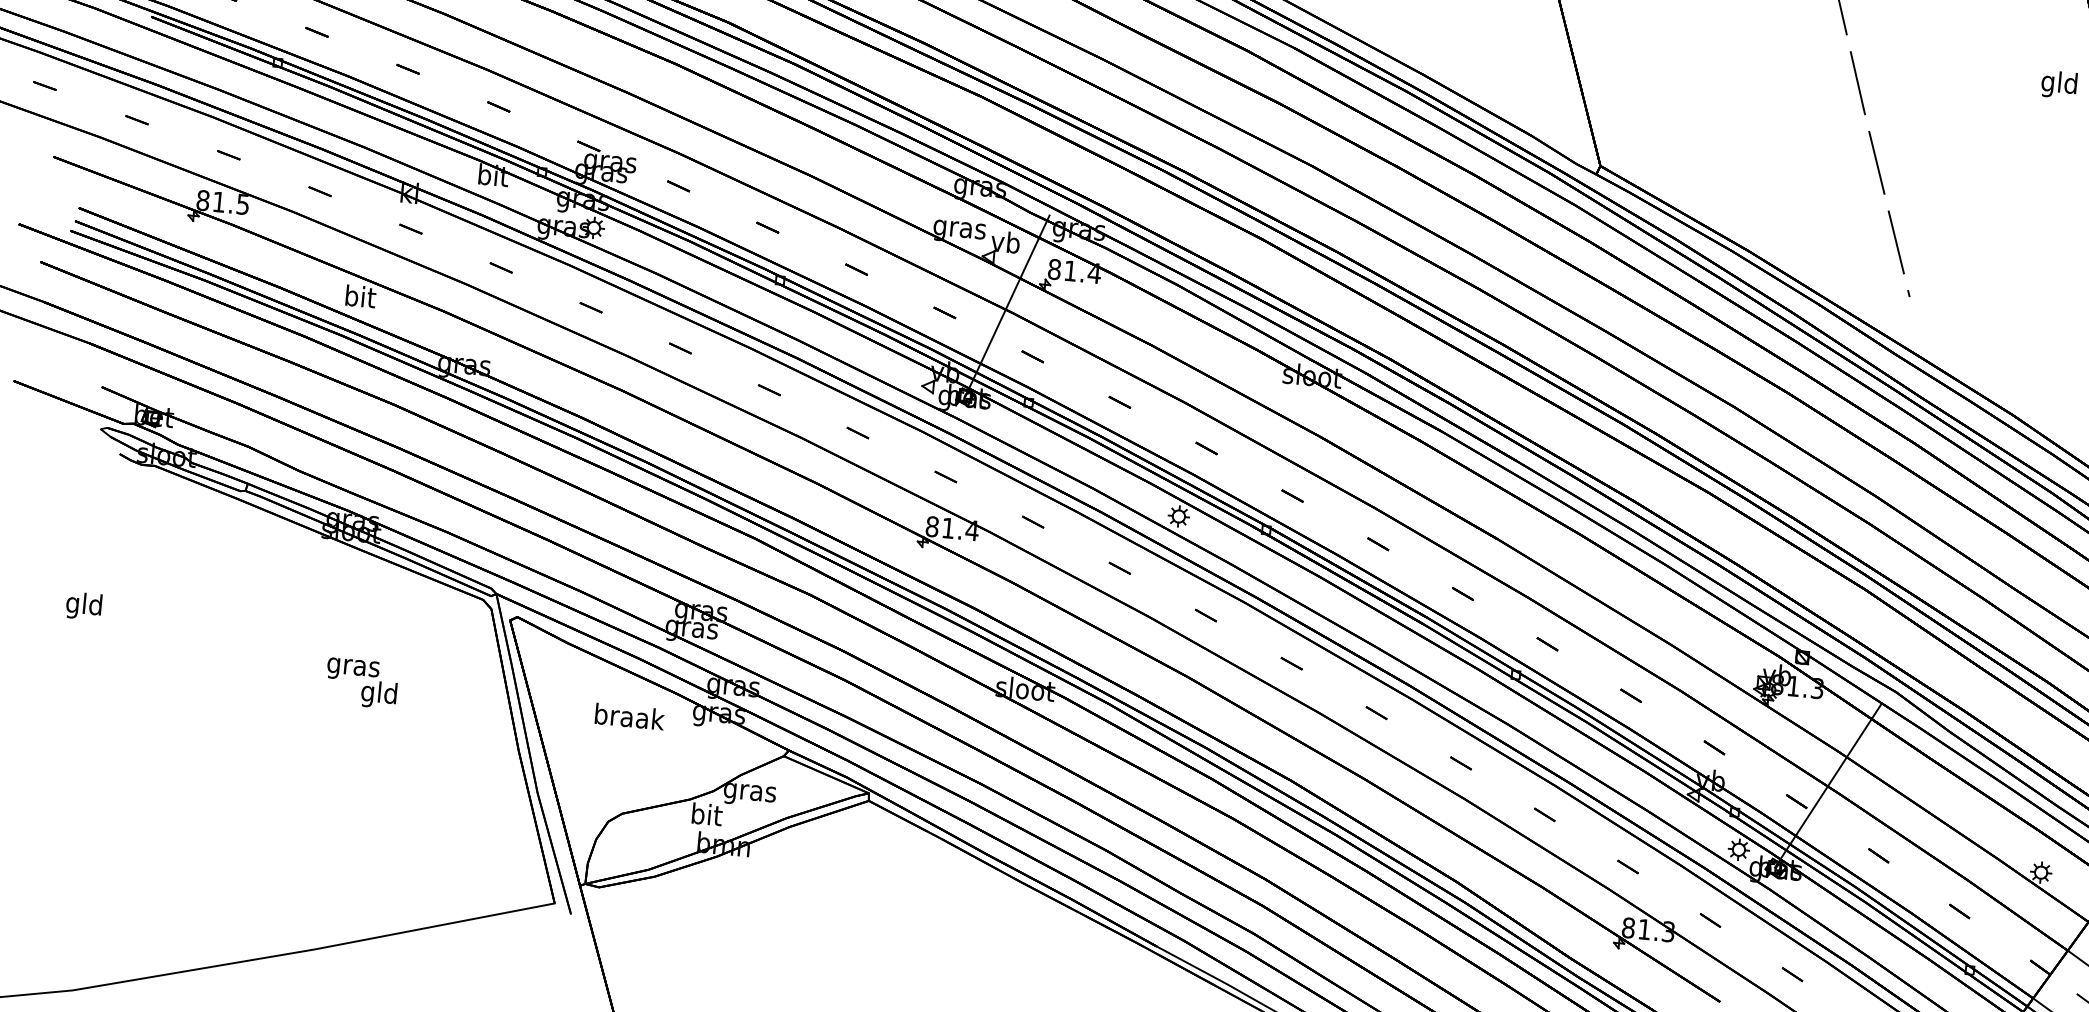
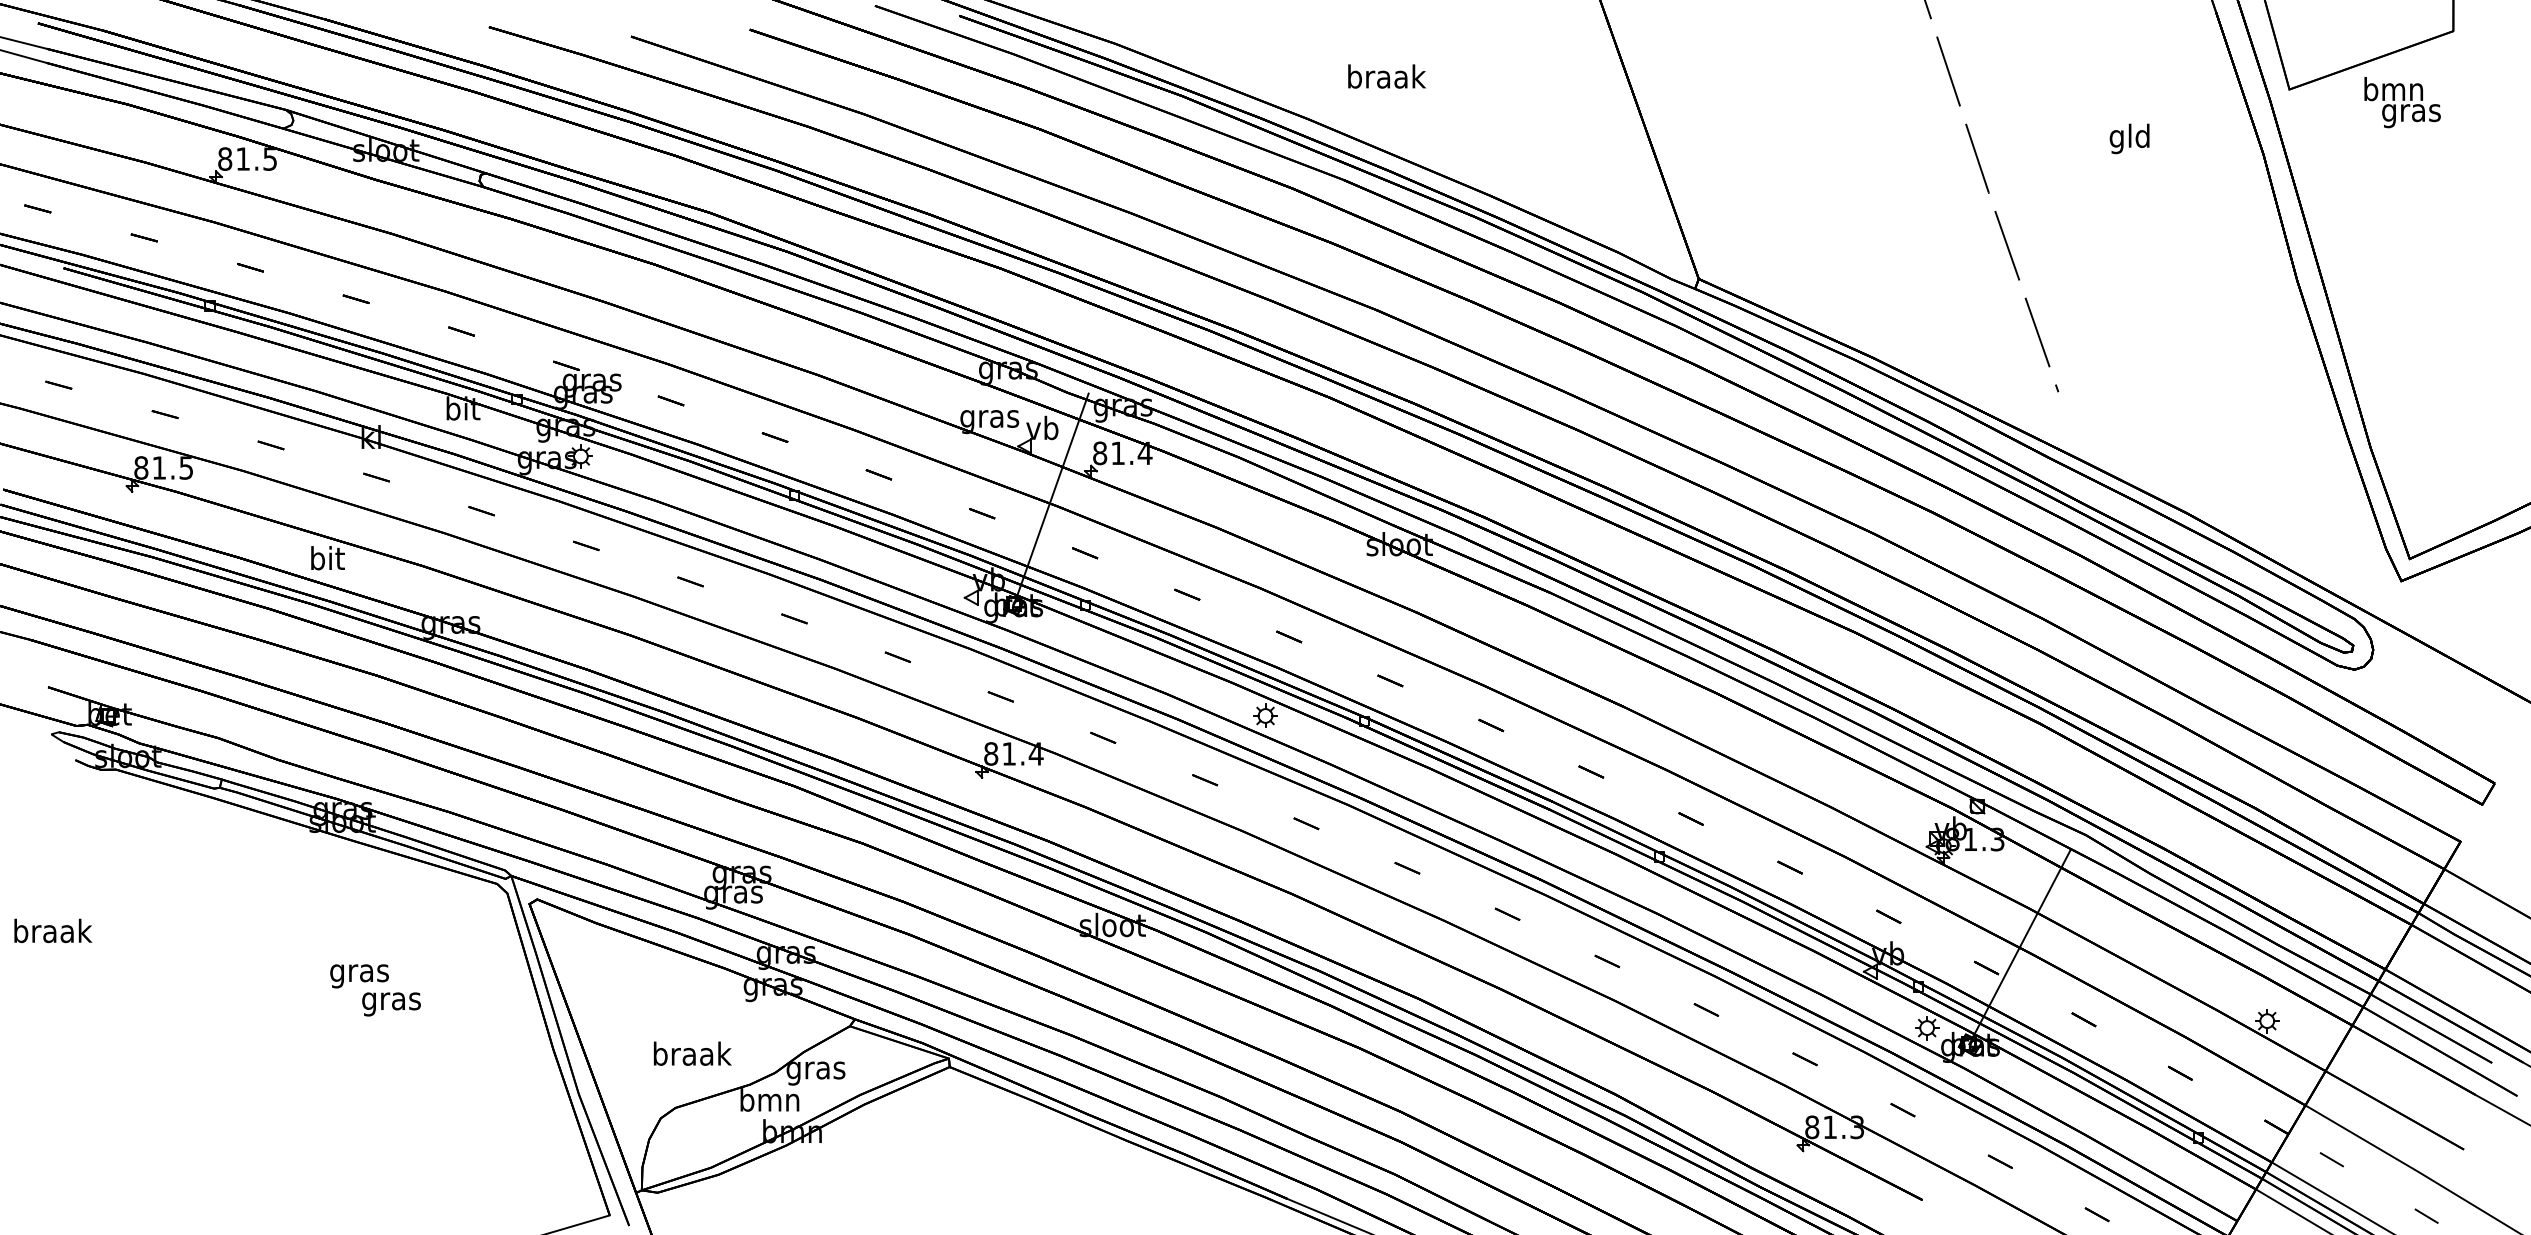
text: (2059, 84) -> (2129, 138), moved
text: (85, 605) -> (53, 933), gld -> braak
text: (379, 695) -> (391, 1001), gld -> gras
text: (629, 716) -> (692, 1053), moved
text: (706, 814) -> (769, 1099), bit -> bmn

